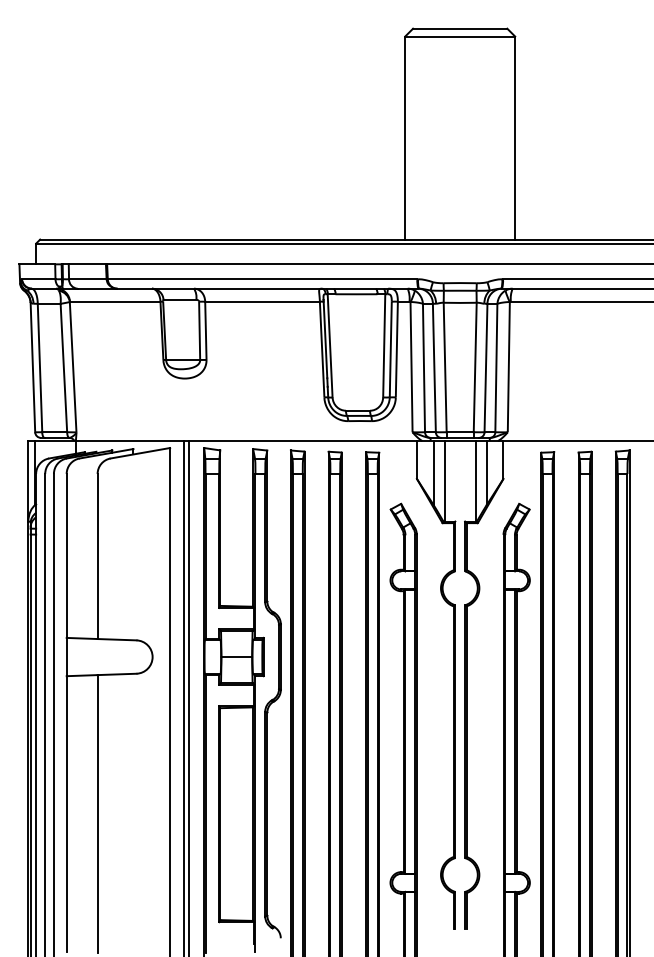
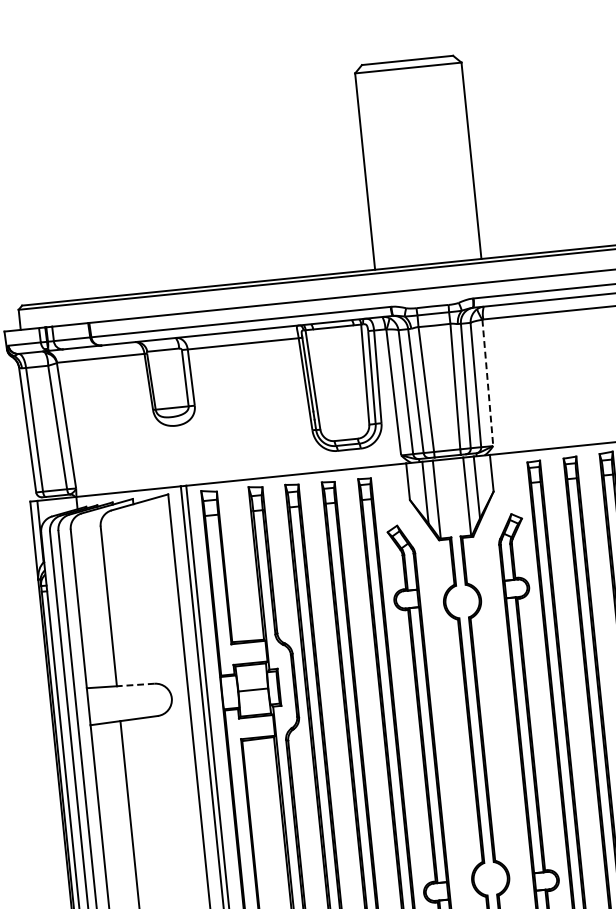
line: (508, 366) -> (487, 382), solid -> dashed
line: (116, 639) -> (135, 684), solid -> dashed

